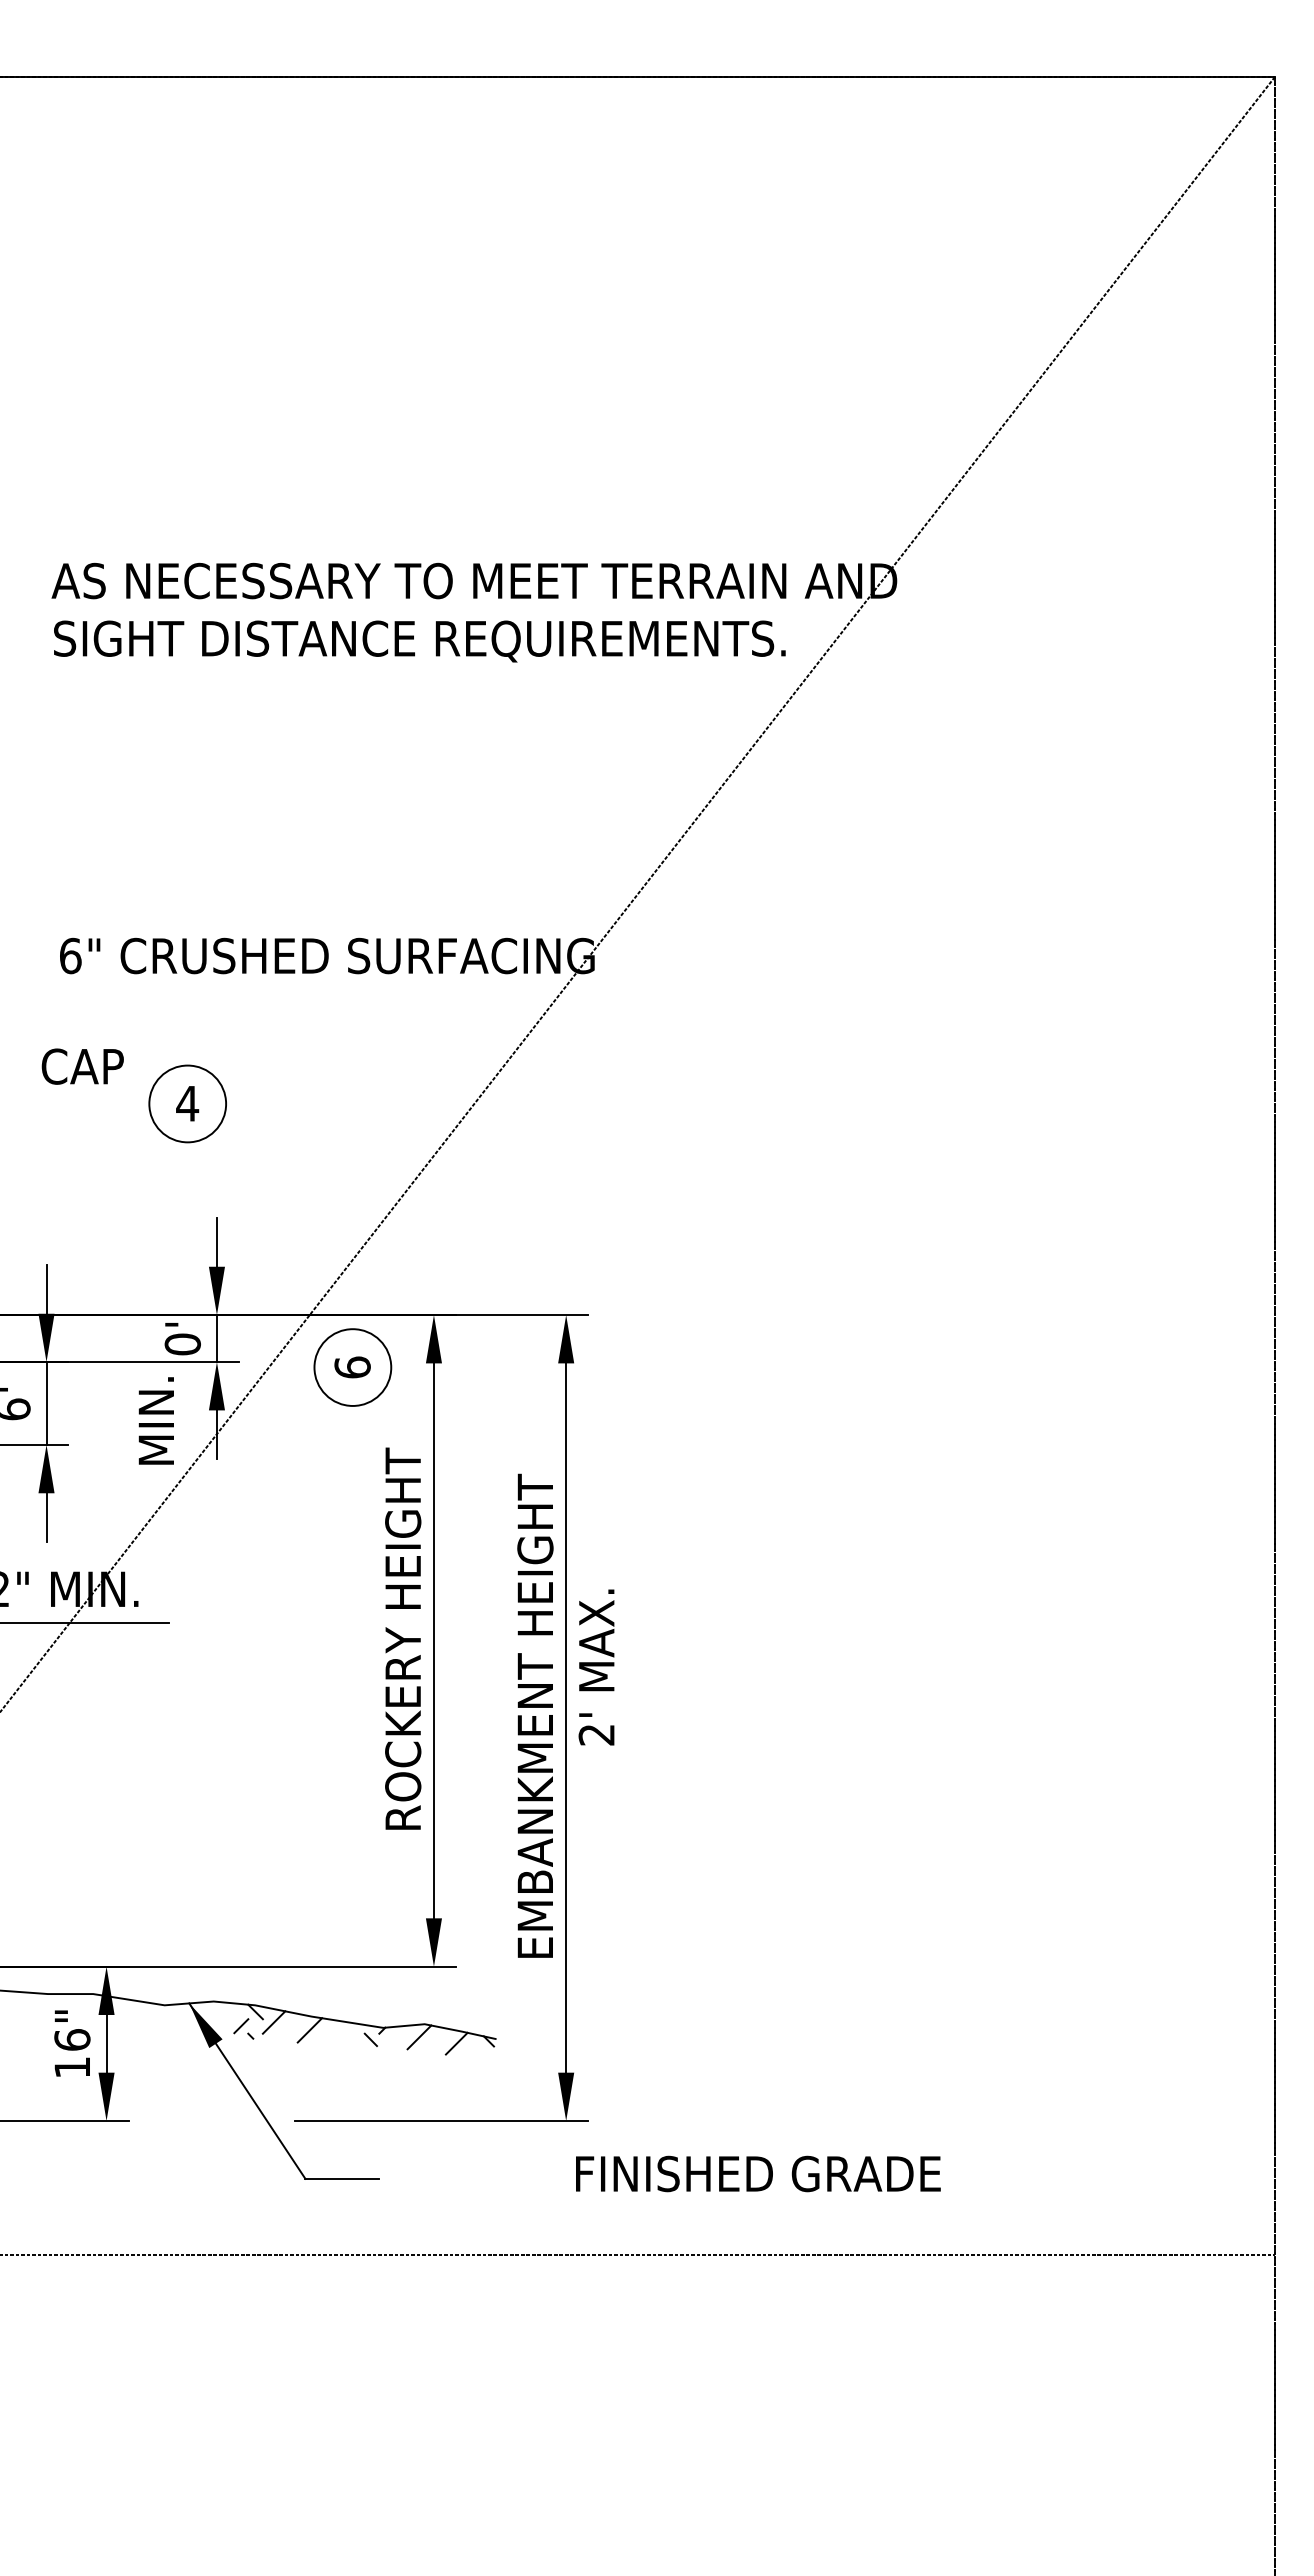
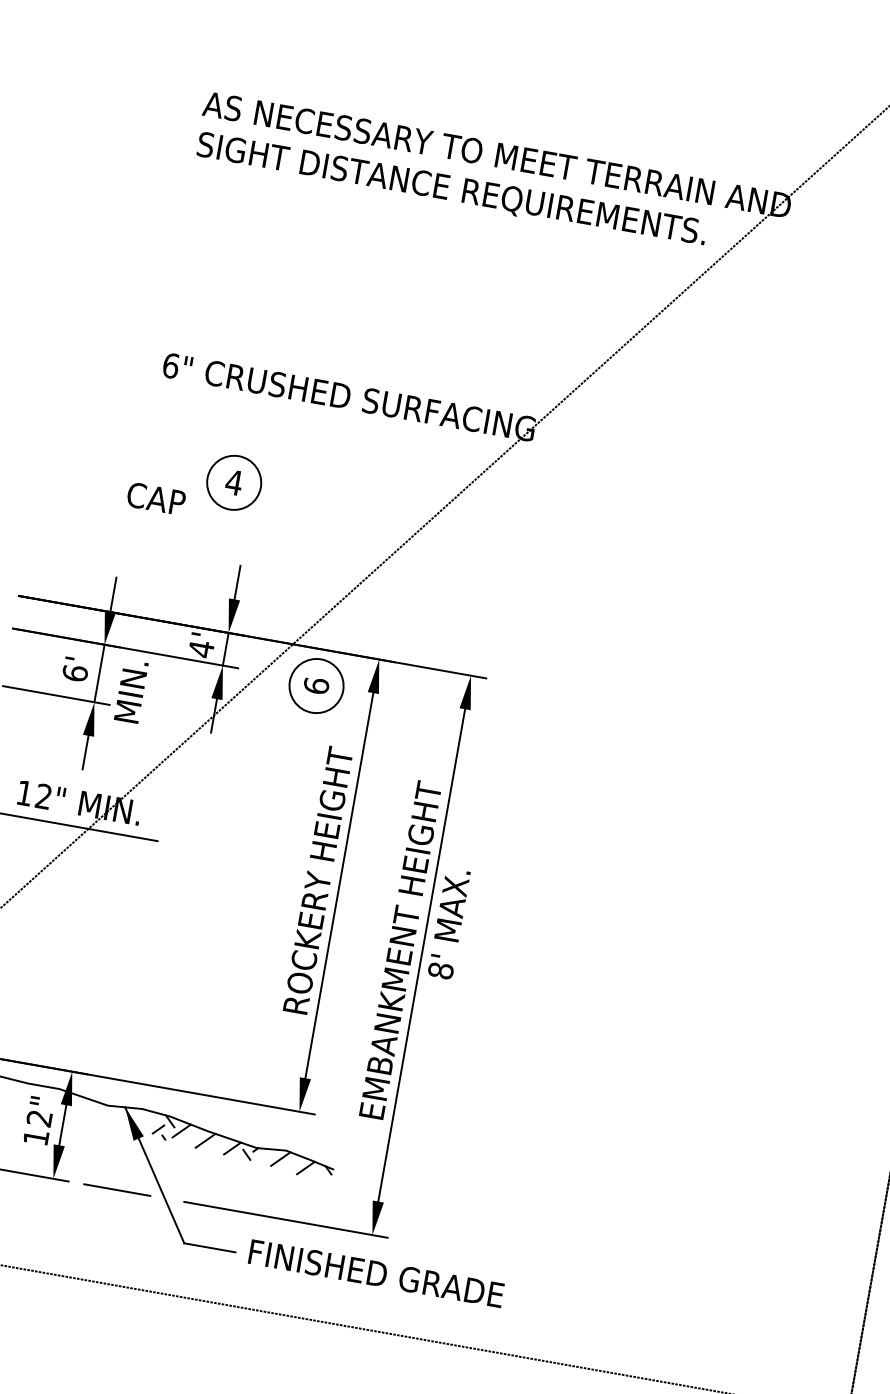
text: (82, 1066) -> (156, 498), moved
text: (182, 1344) -> (201, 649), 0' -> 4'
text: (155, 1420) -> (130, 691), moved
text: (596, 1734) -> (440, 970), 2' -> 8'
line: (349, 2034) -> (232, 1148), added
text: (72, 2039) -> (39, 1118), 16" -> 12"
line: (198, 2121) -> (117, 1190), added
text: (758, 2173) -> (376, 1273), moved

